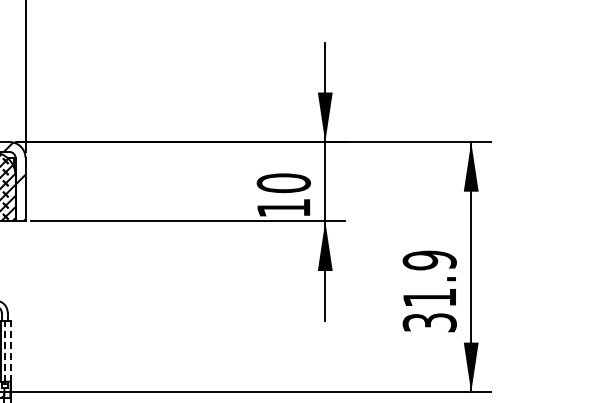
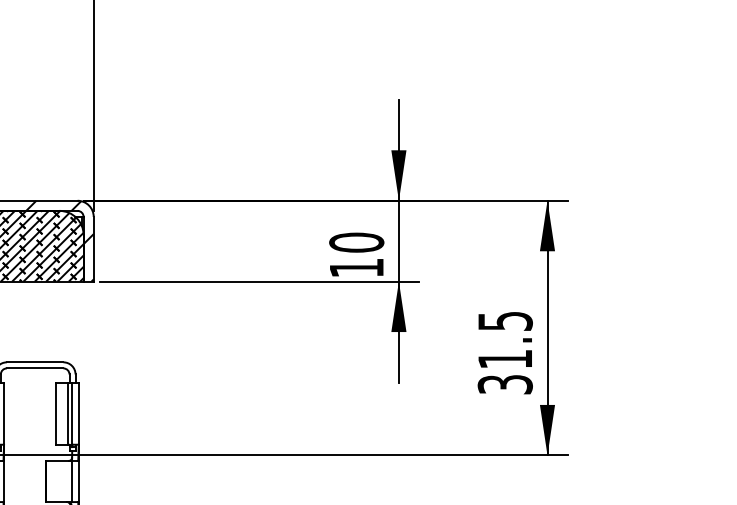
text: (428, 260) -> (504, 321), 31.9 -> 31.5
line: (4, 352) -> (72, 414), dashed -> solid
line: (10, 352) -> (78, 414), dashed -> solid

